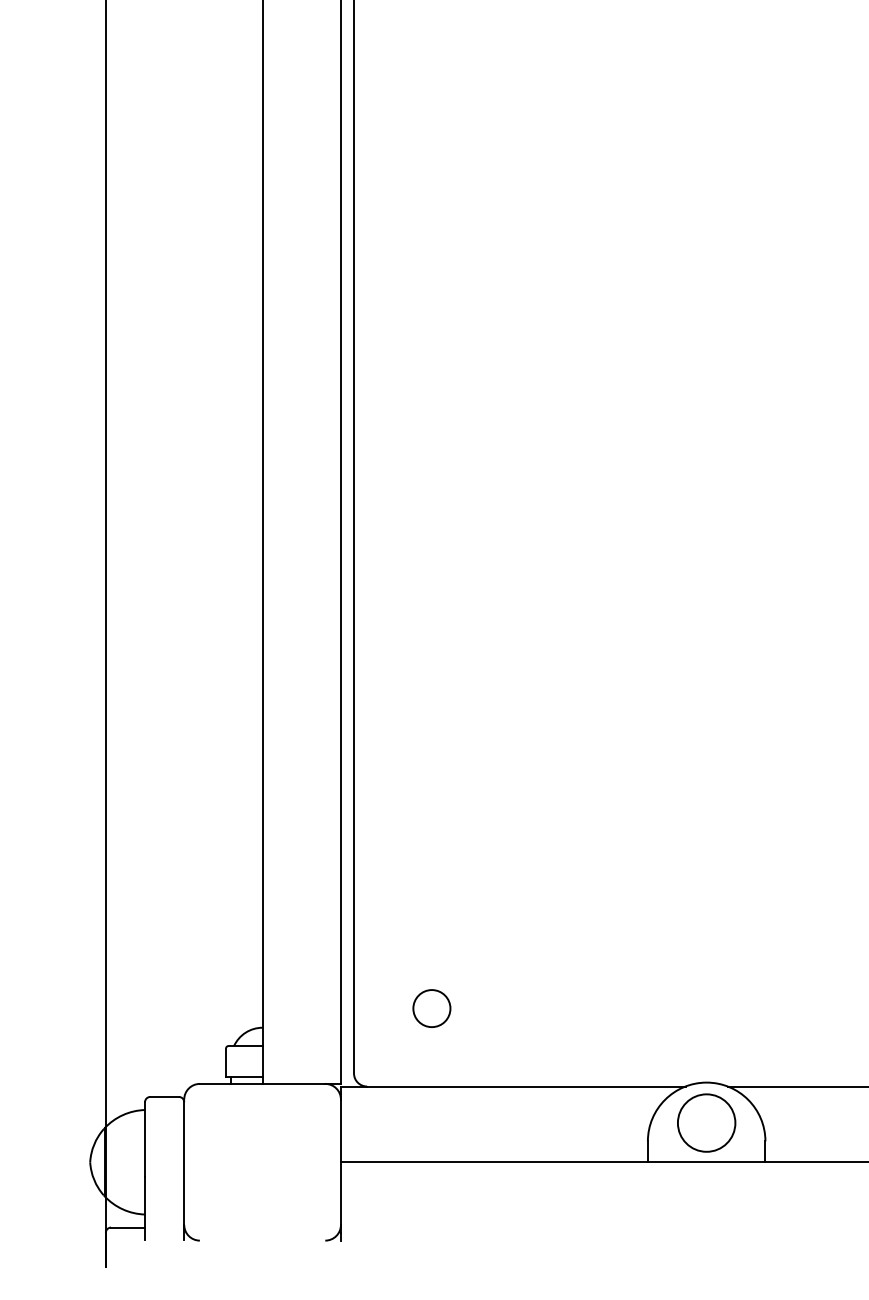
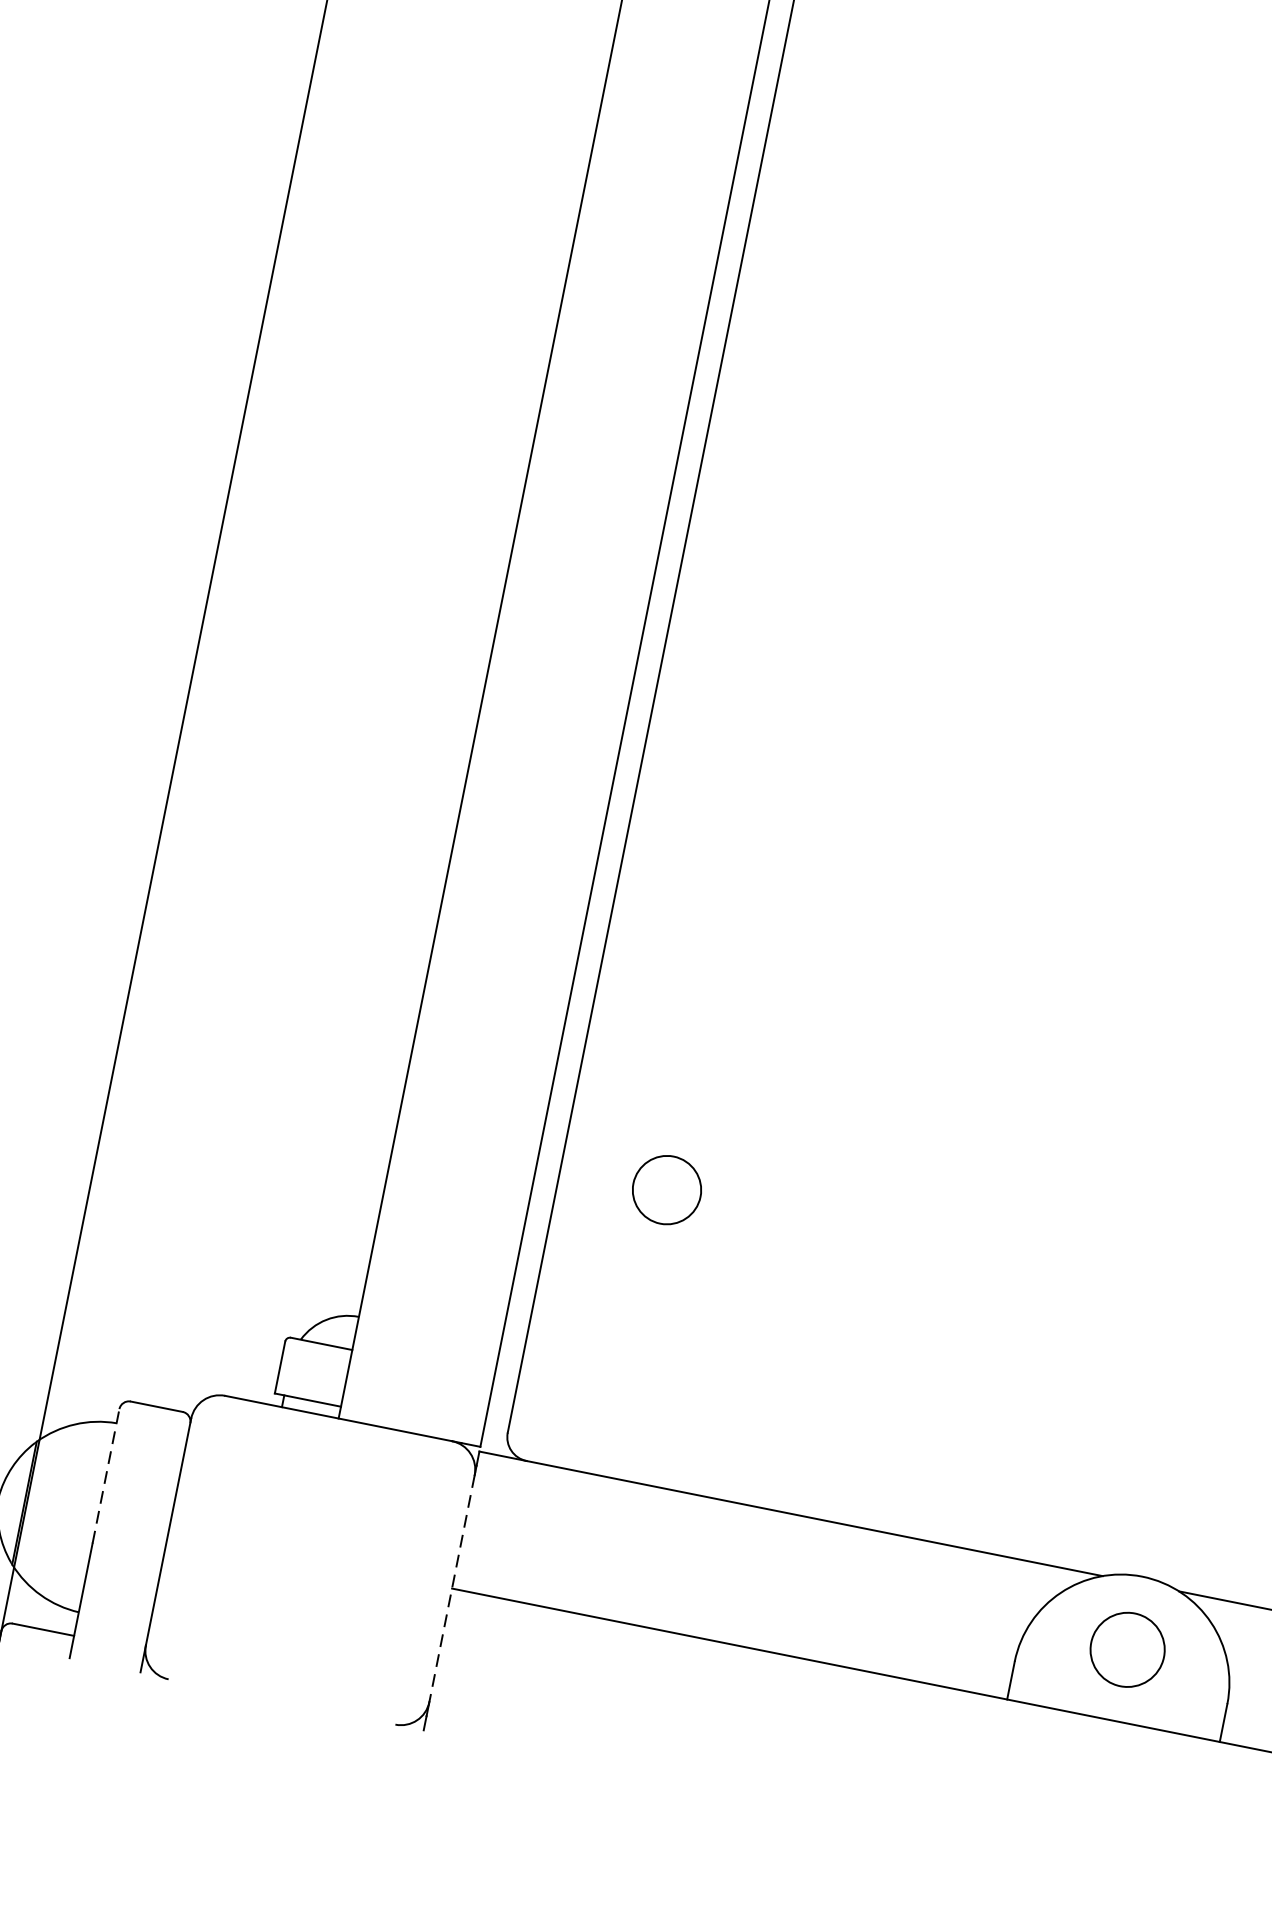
circle: (431, 1008) -> (666, 1189), moved
circle: (706, 1122) -> (1127, 1648), size x0.7
line: (145, 1138) -> (107, 1474), solid -> dashed
line: (340, 1162) -> (451, 1588), solid -> dashed

